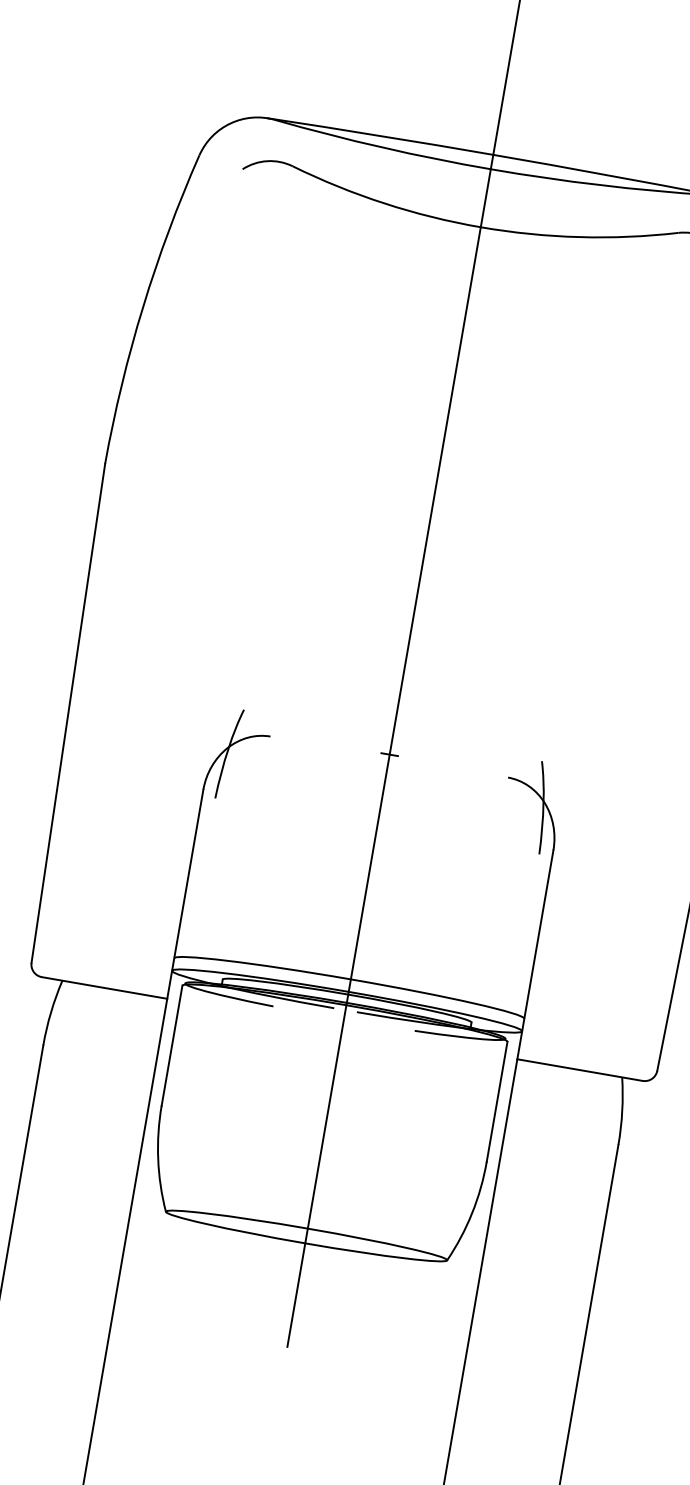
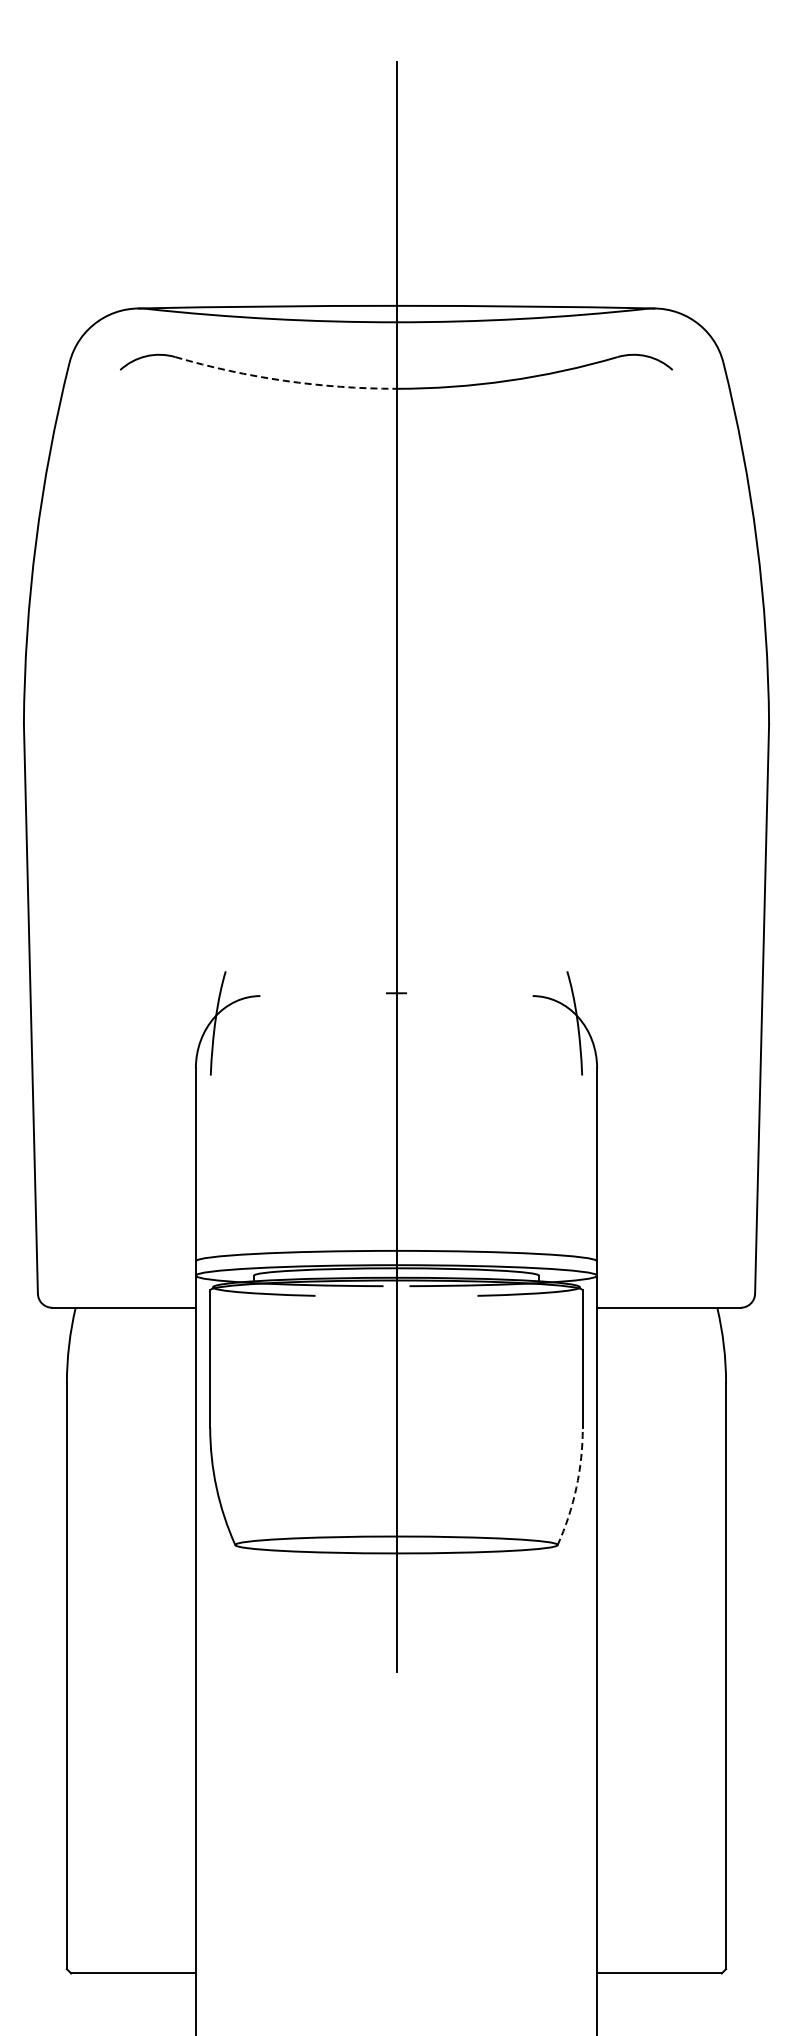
arc: (384, 203) -> (284, 380), solid -> dashed
arc: (472, 1212) -> (576, 1487), solid -> dashed

